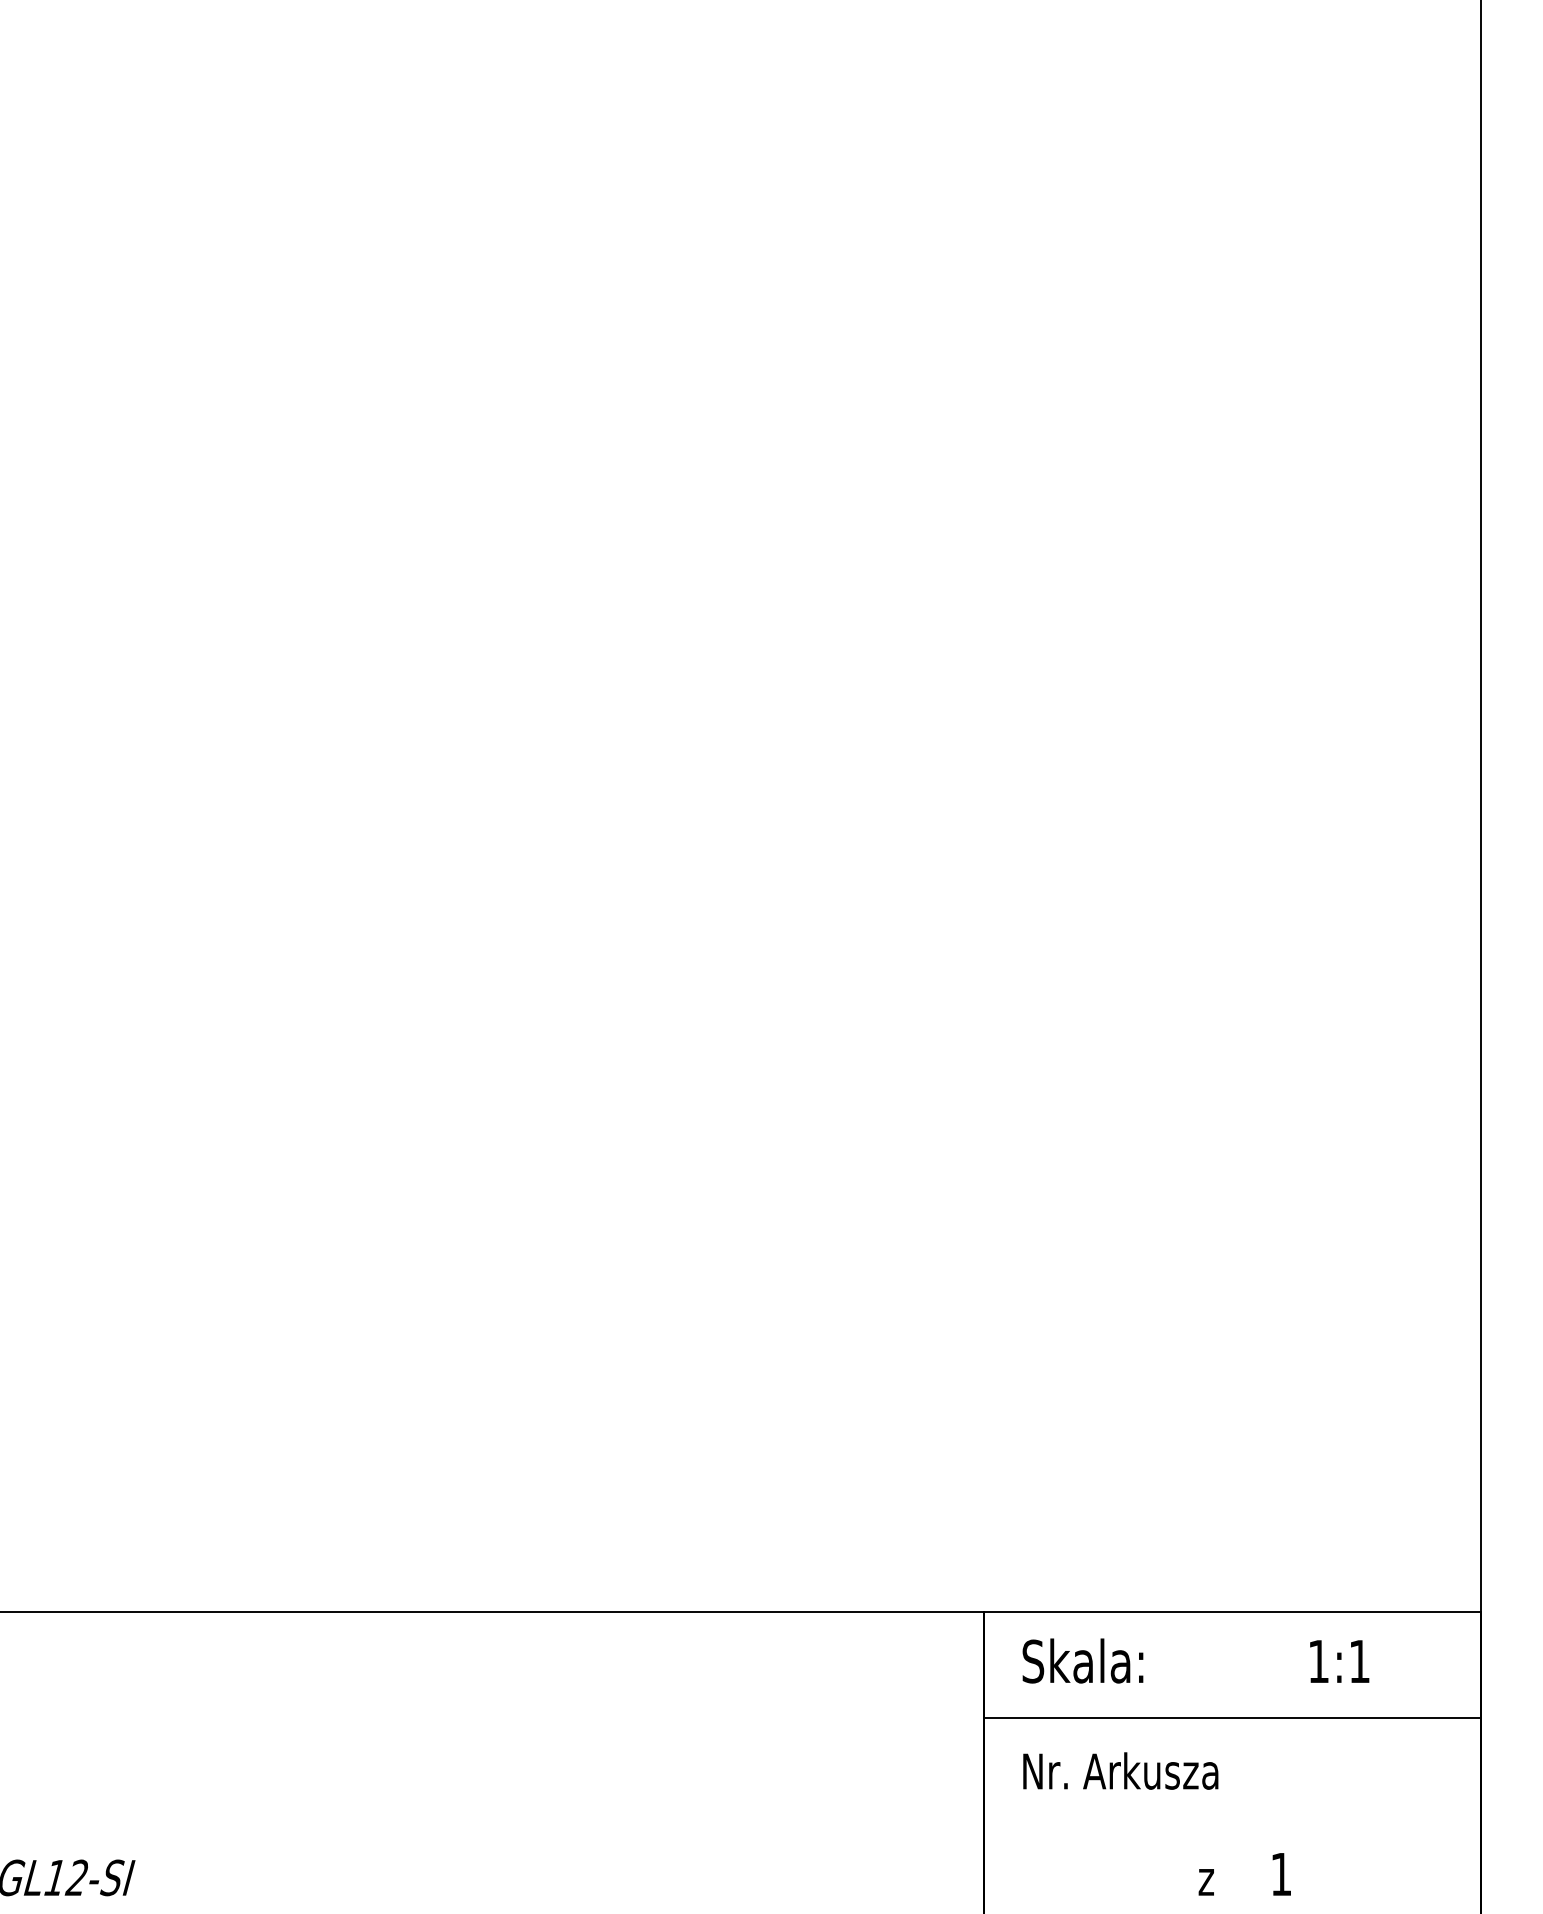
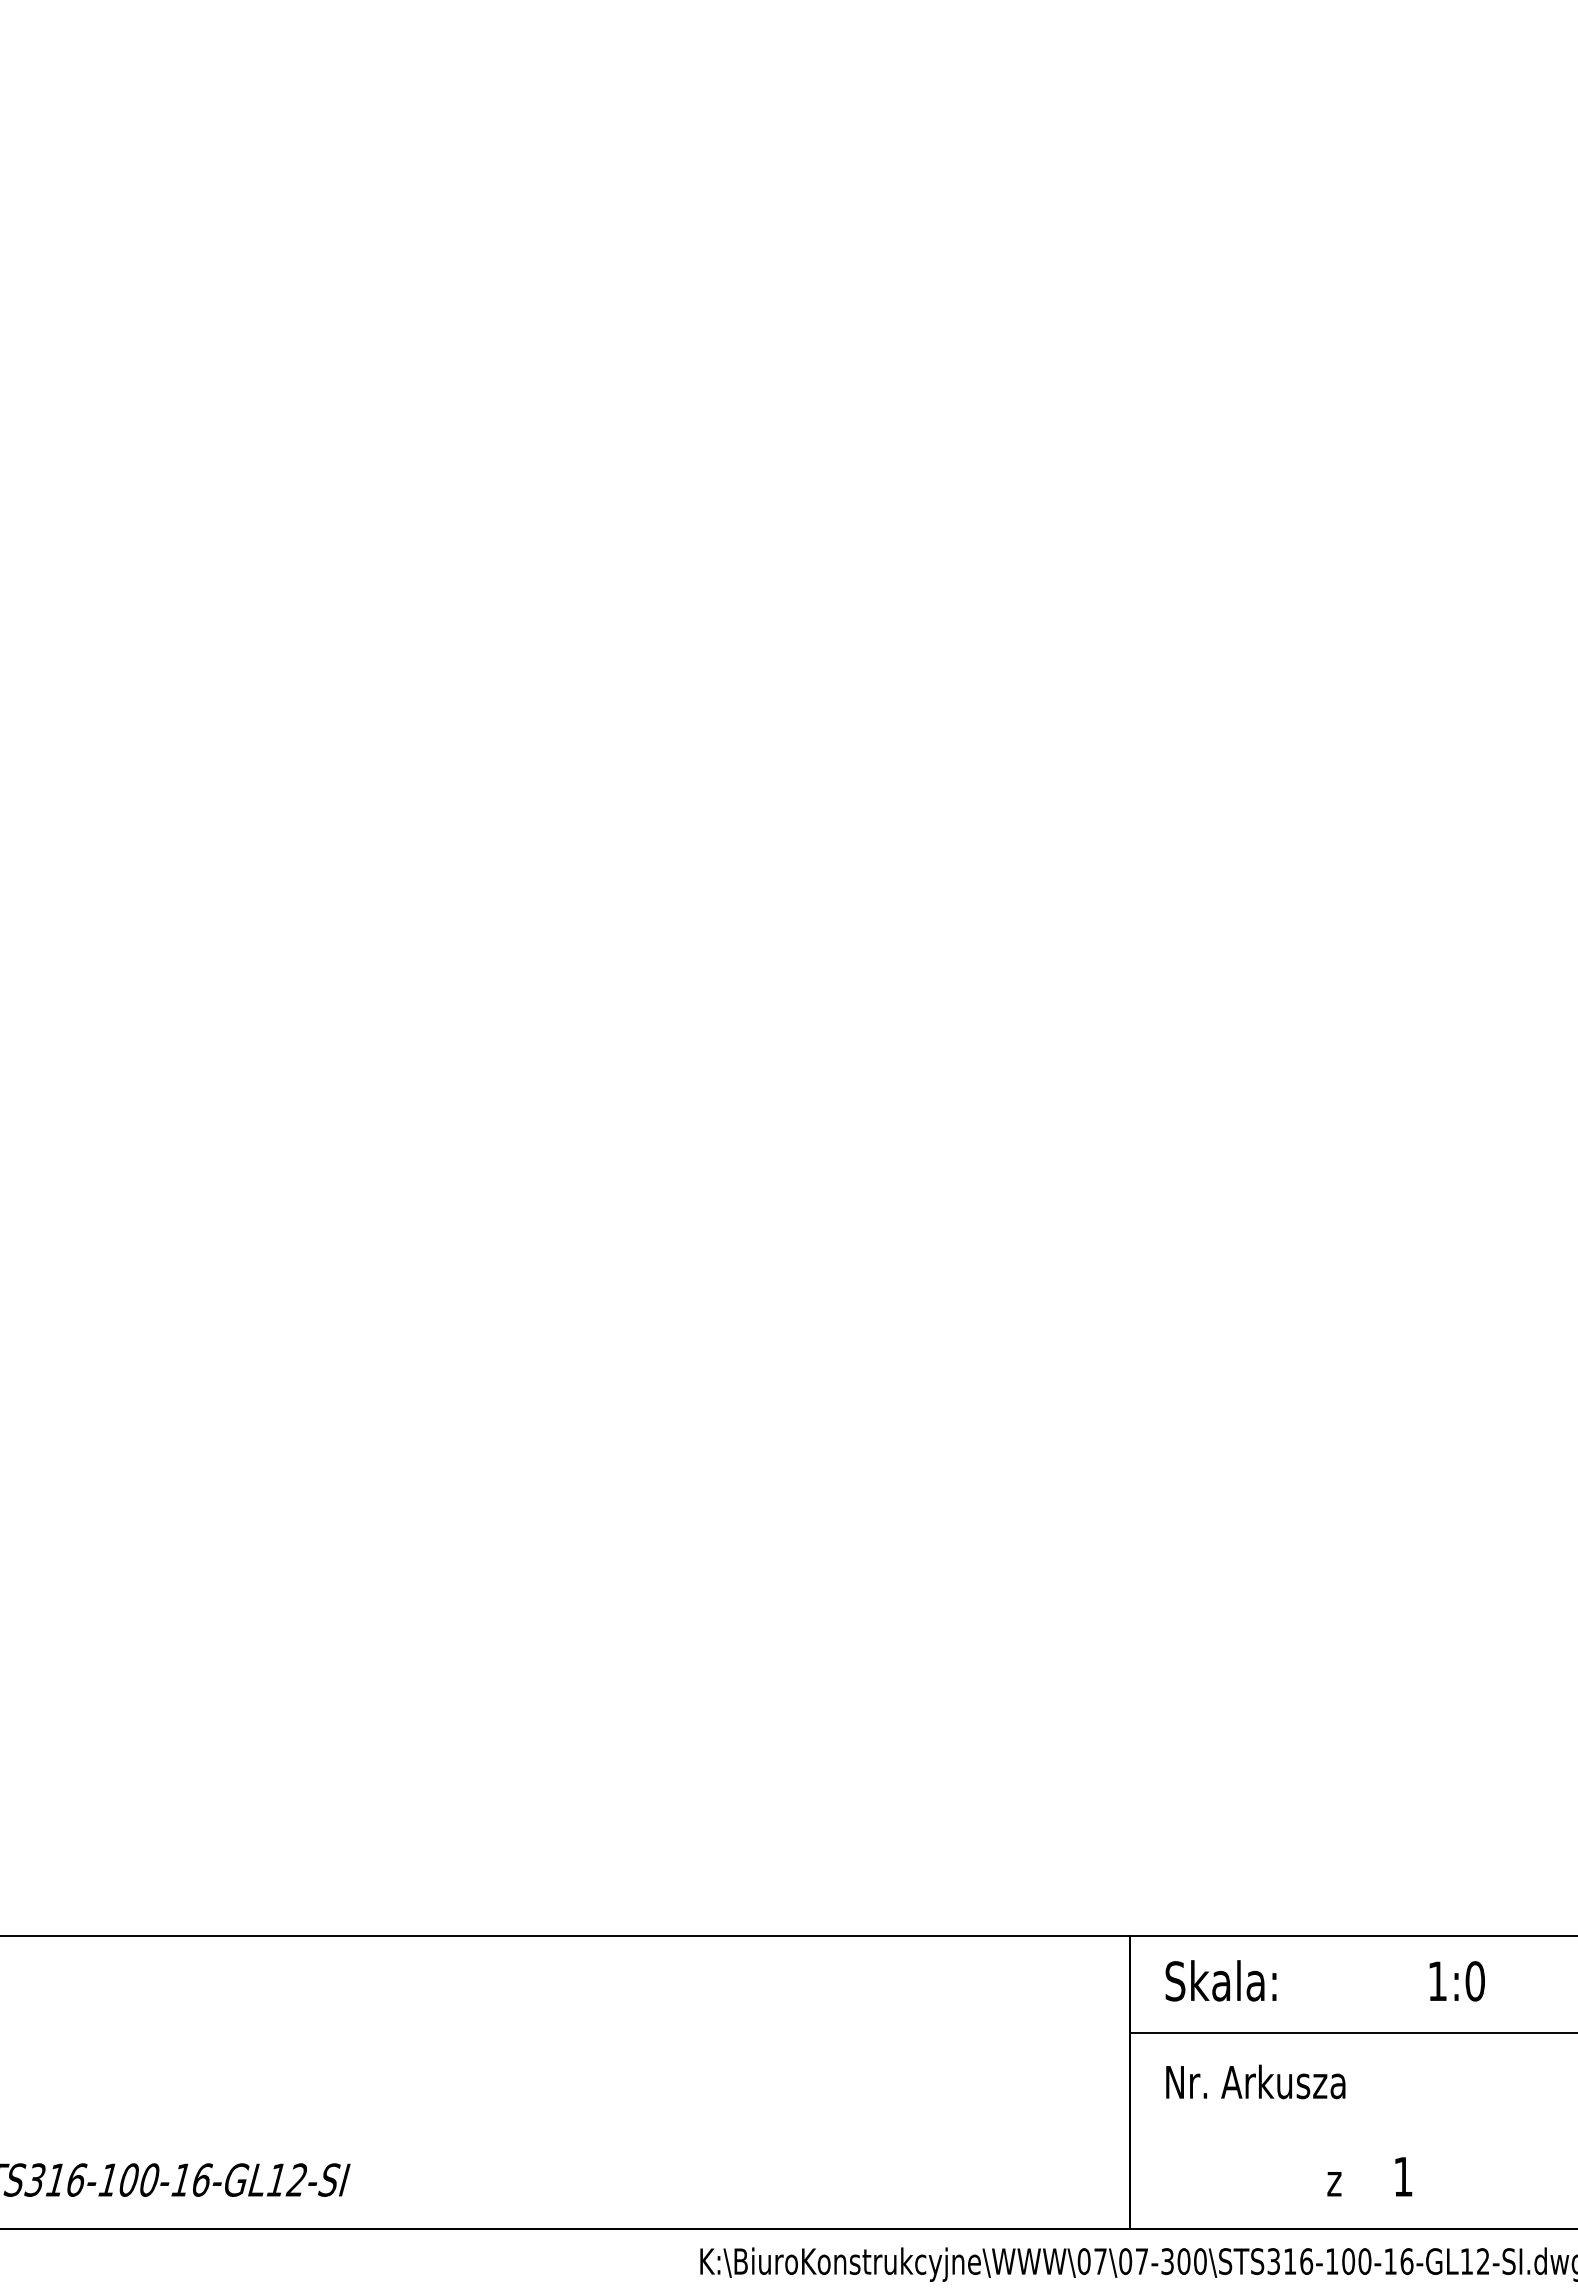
text: (1358, 1661) -> (1474, 1981), 1:1 -> 1:0

